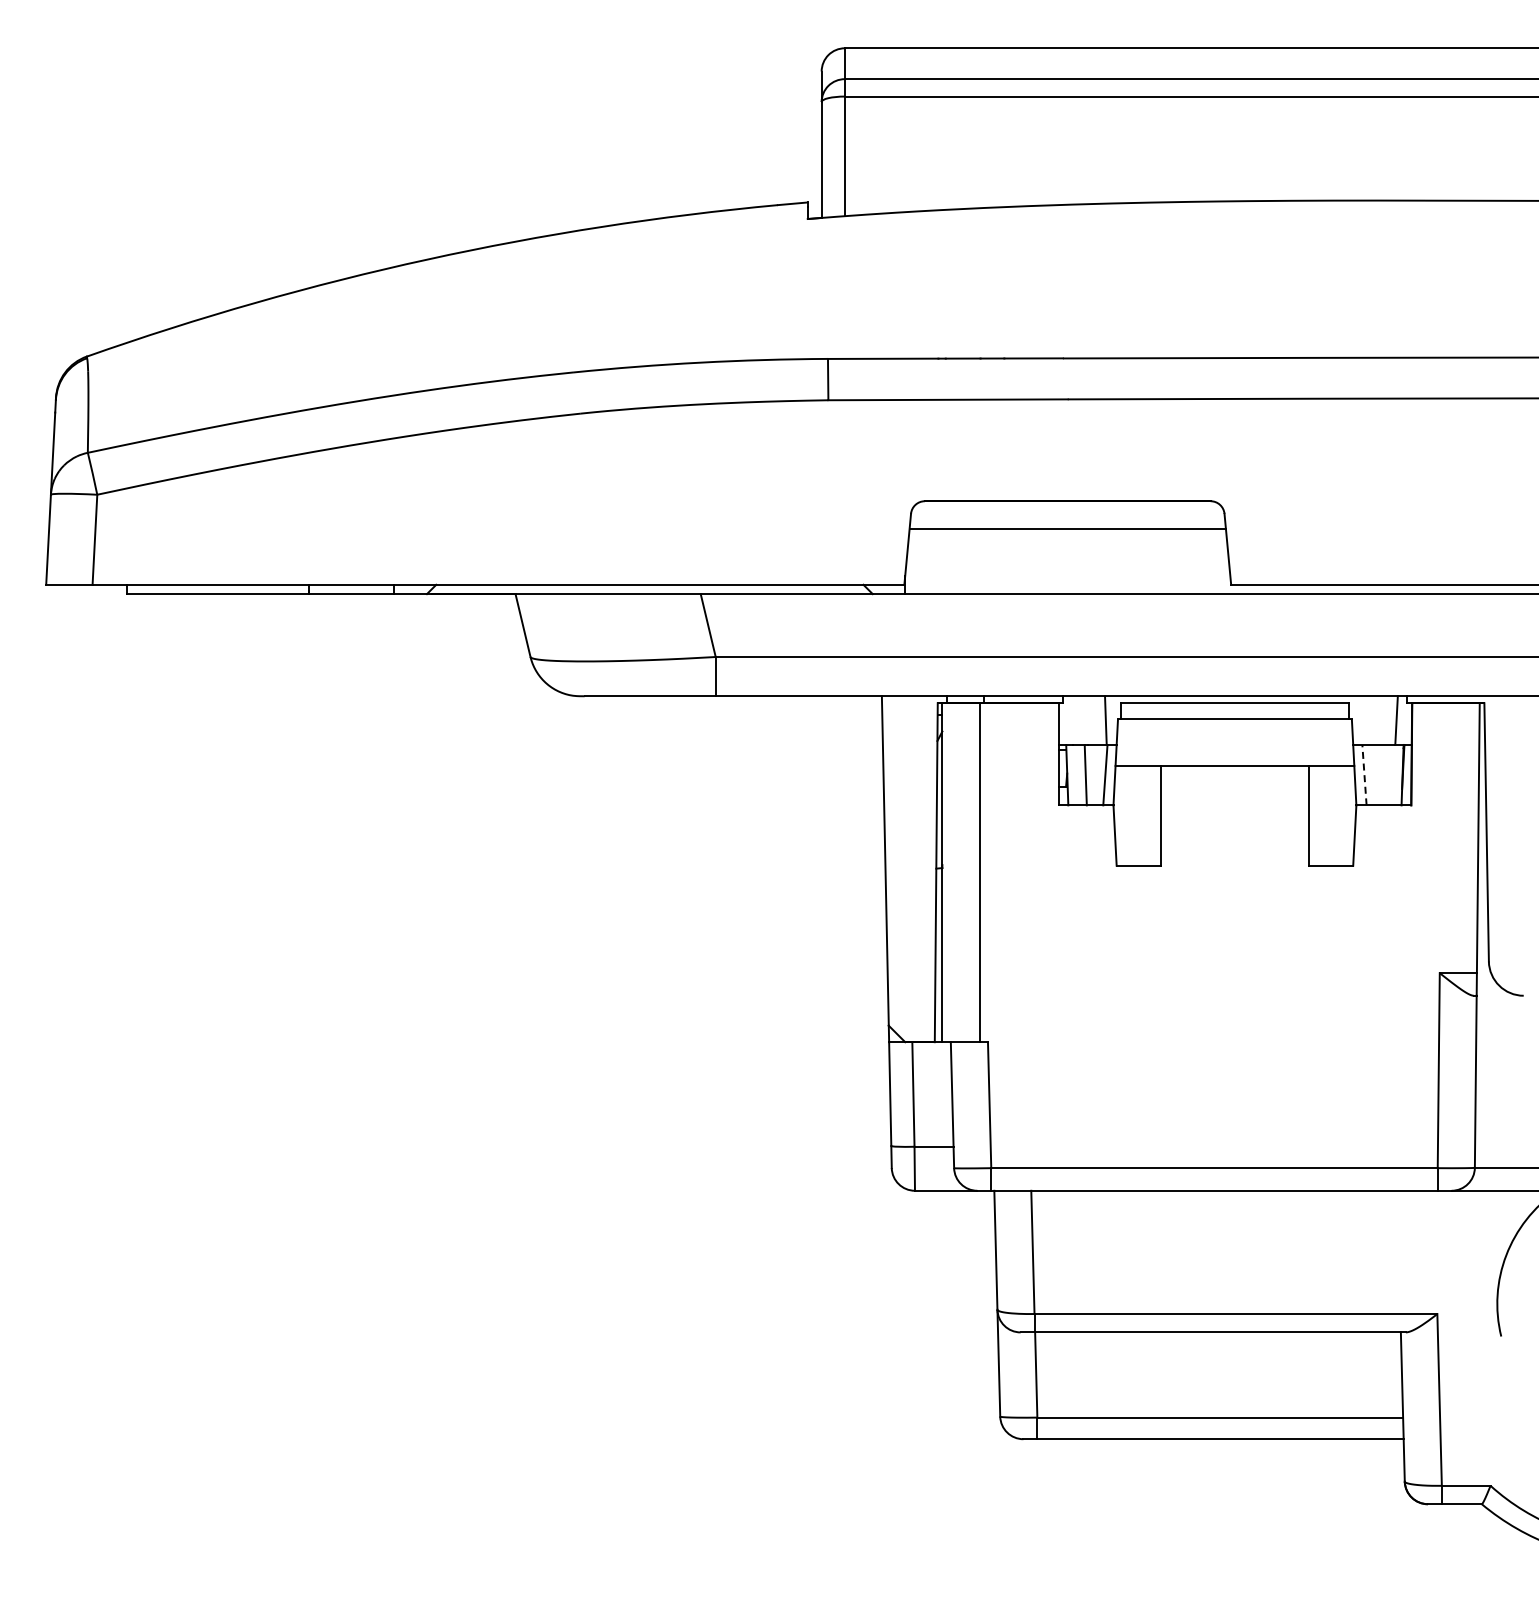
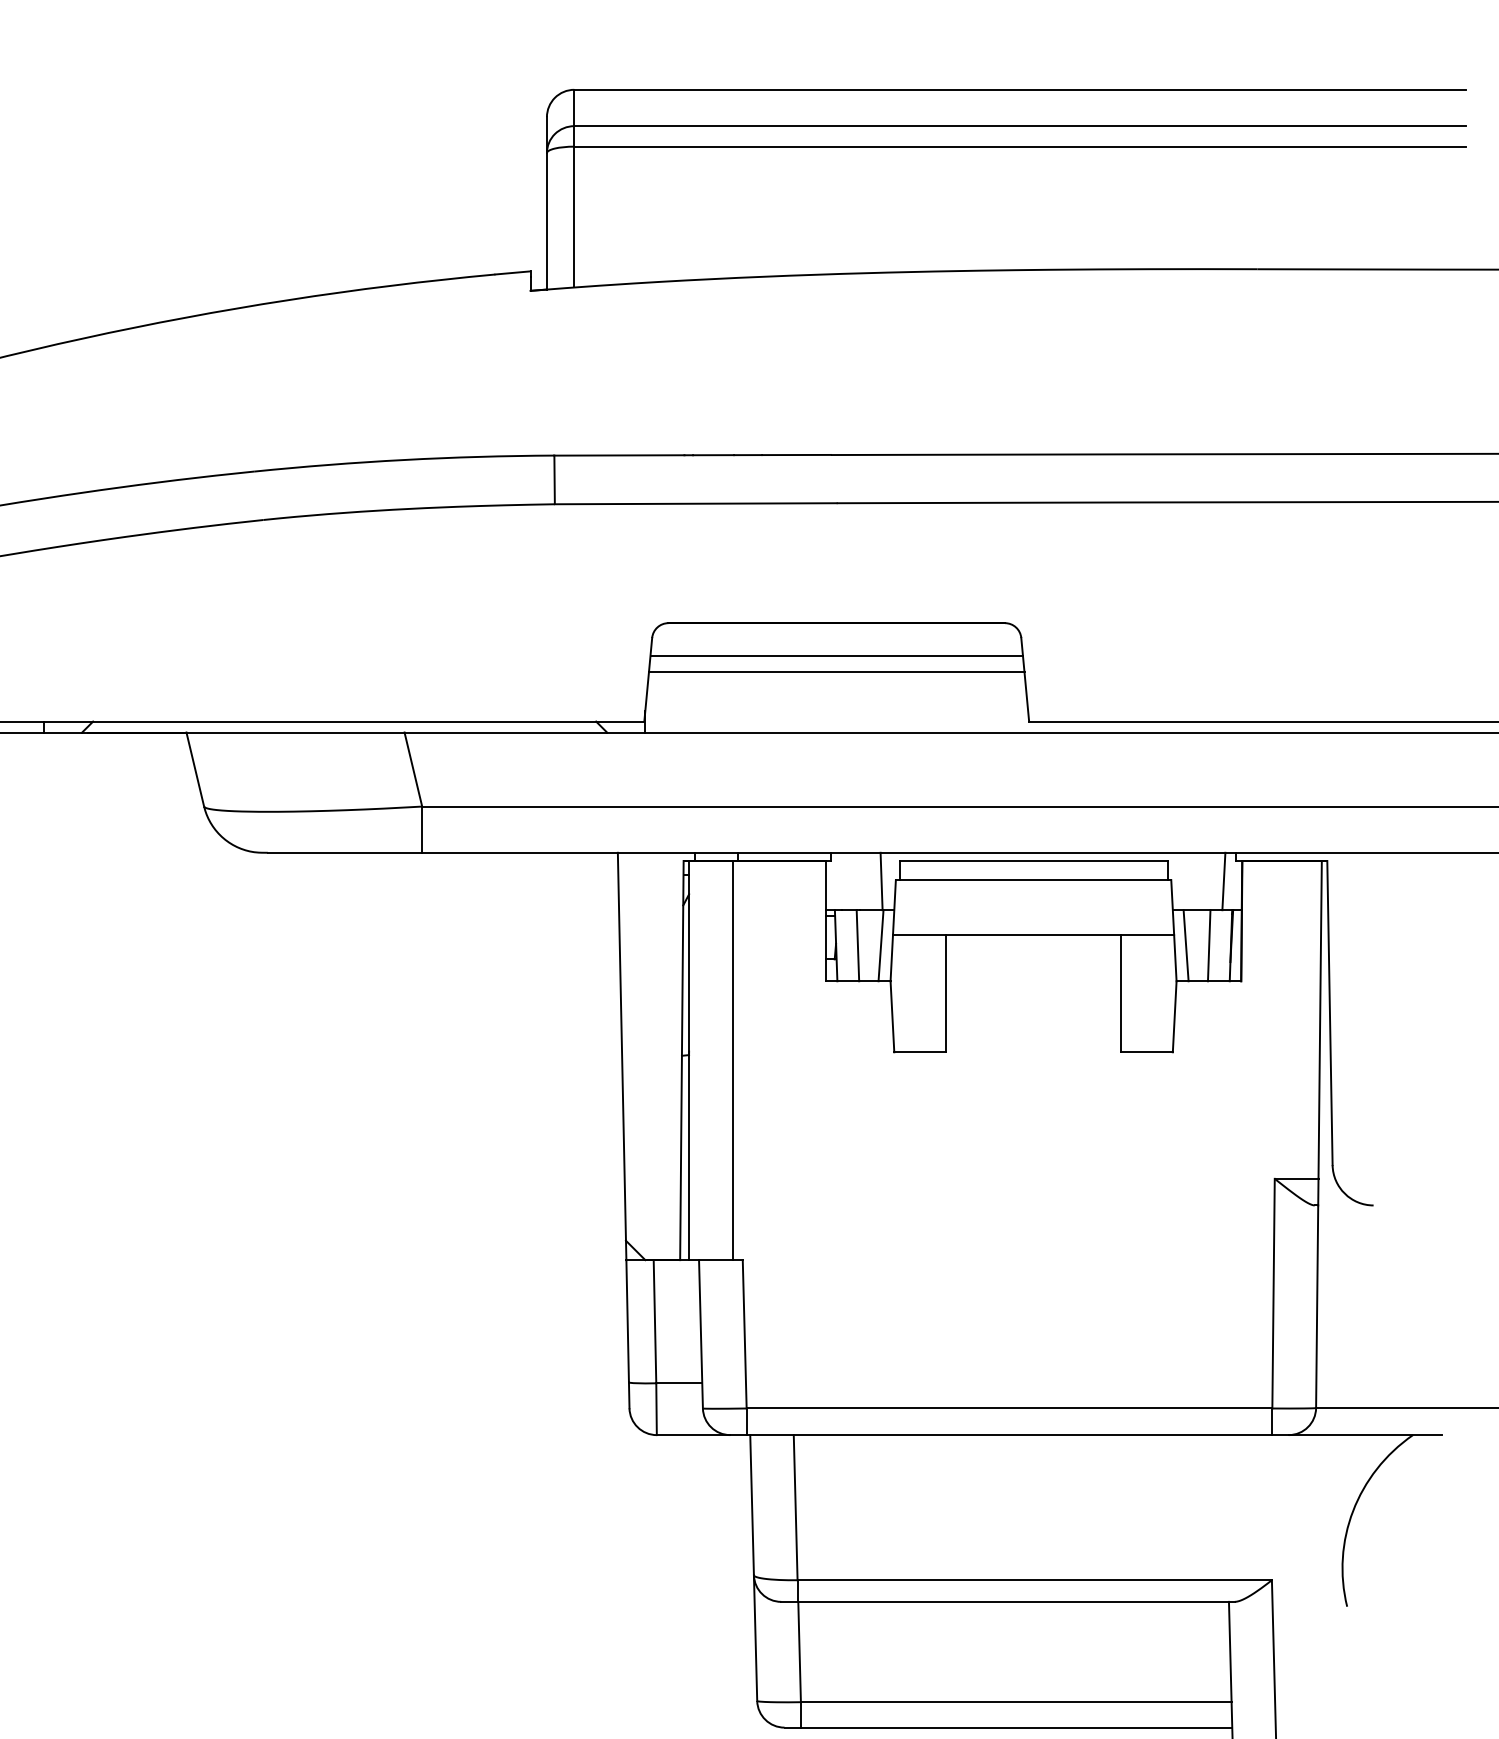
line: (1067, 543) -> (836, 672), added
line: (1364, 774) -> (1186, 944), dashed -> solid
line: (1384, 775) -> (1209, 946), added

